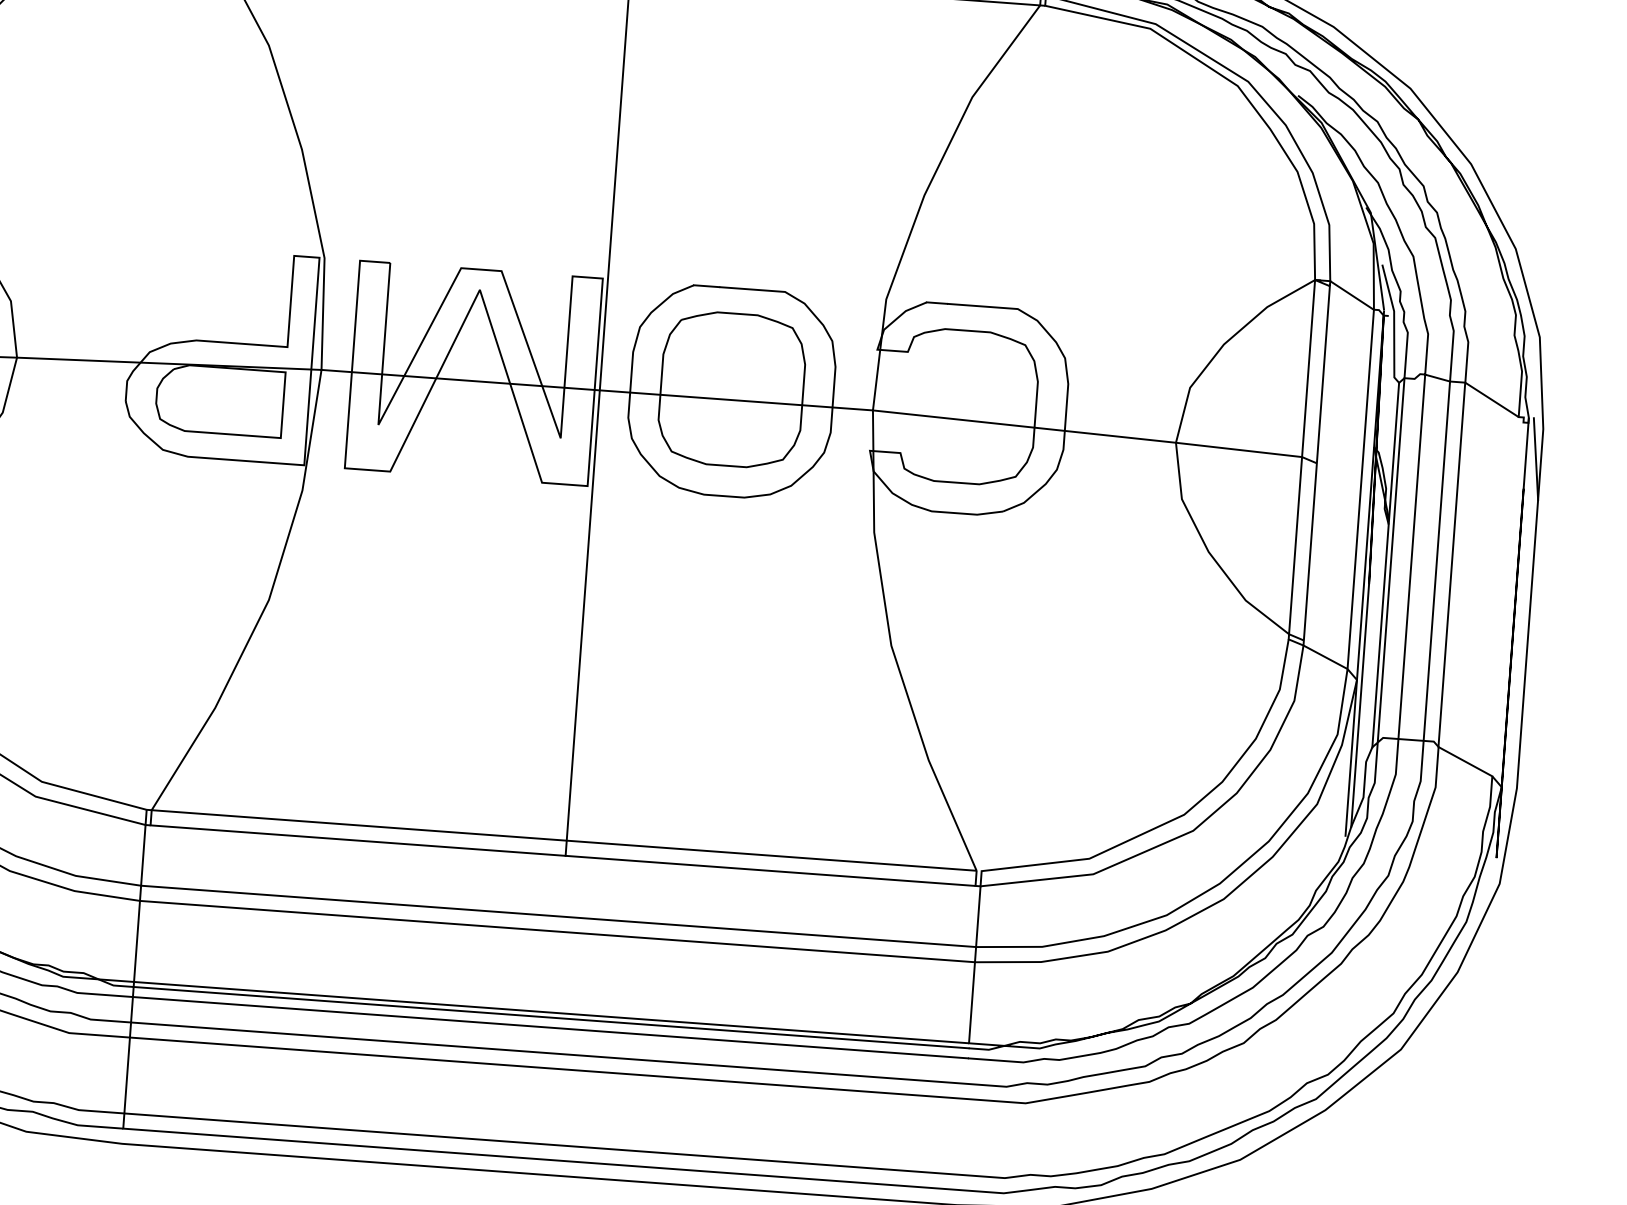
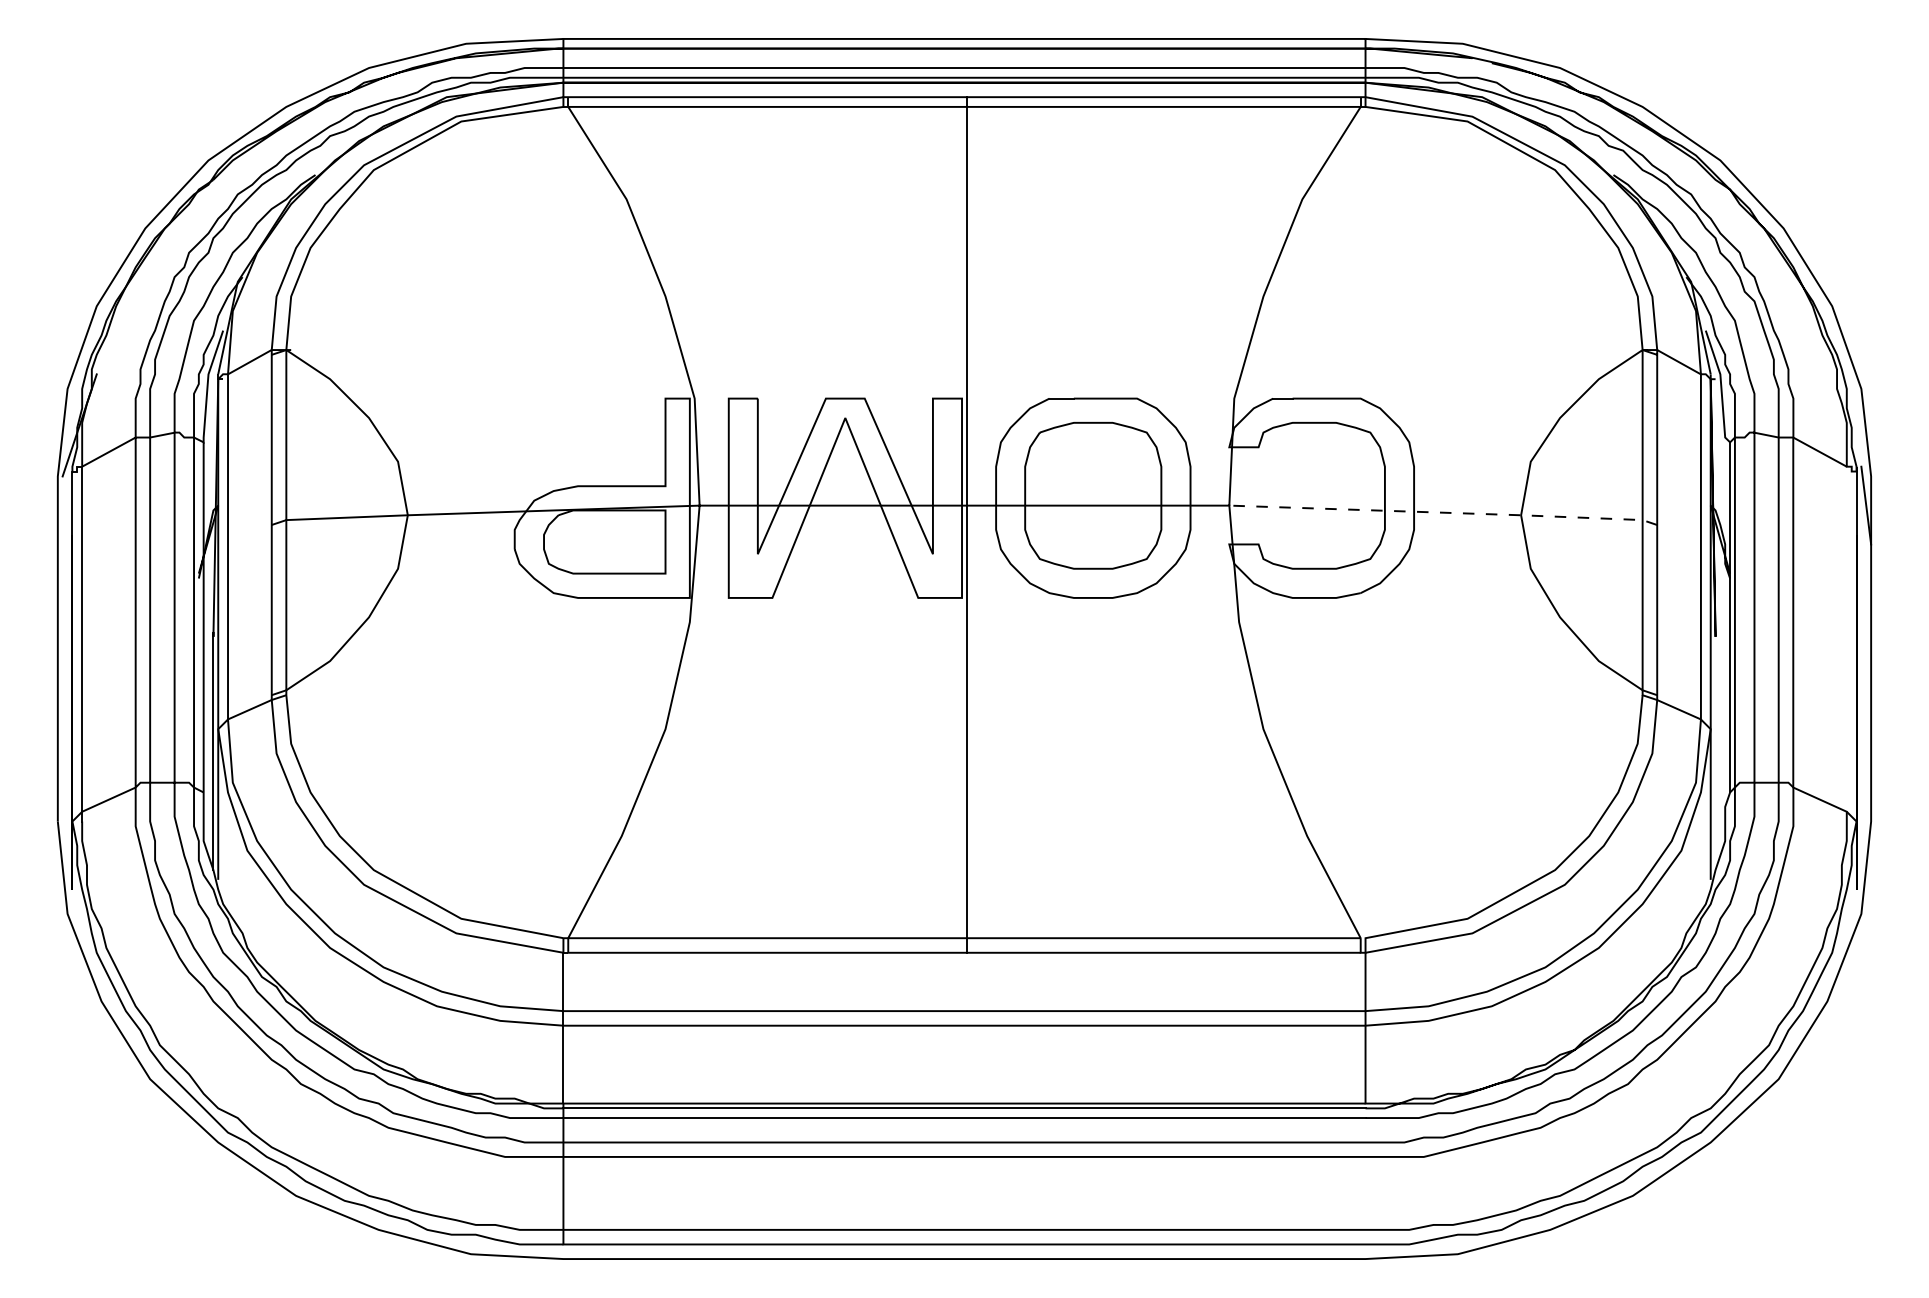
line: (1097, 434) -> (1445, 512), solid -> dashed
line: (1360, 705) -> (1715, 753), removed

